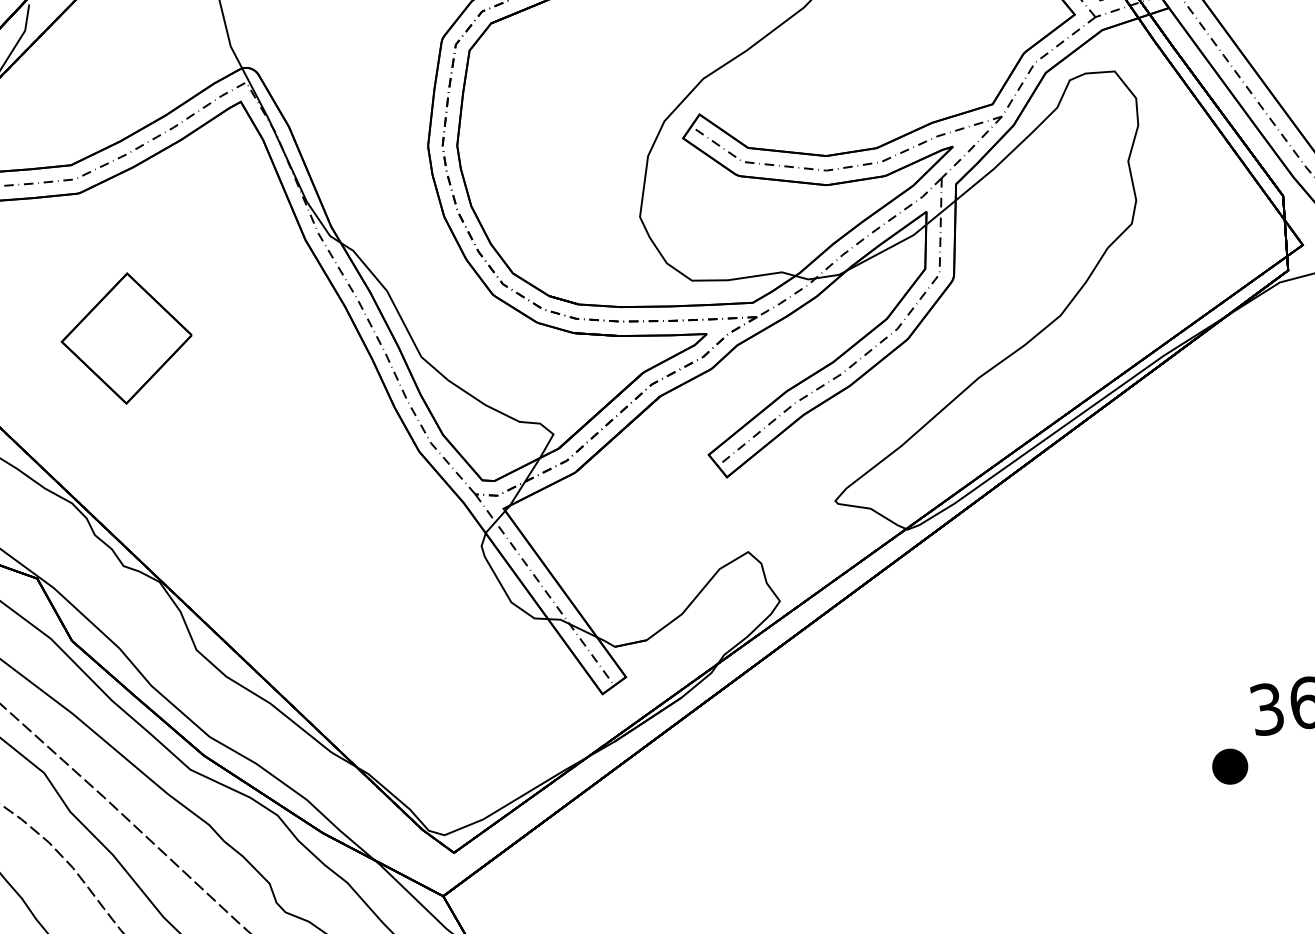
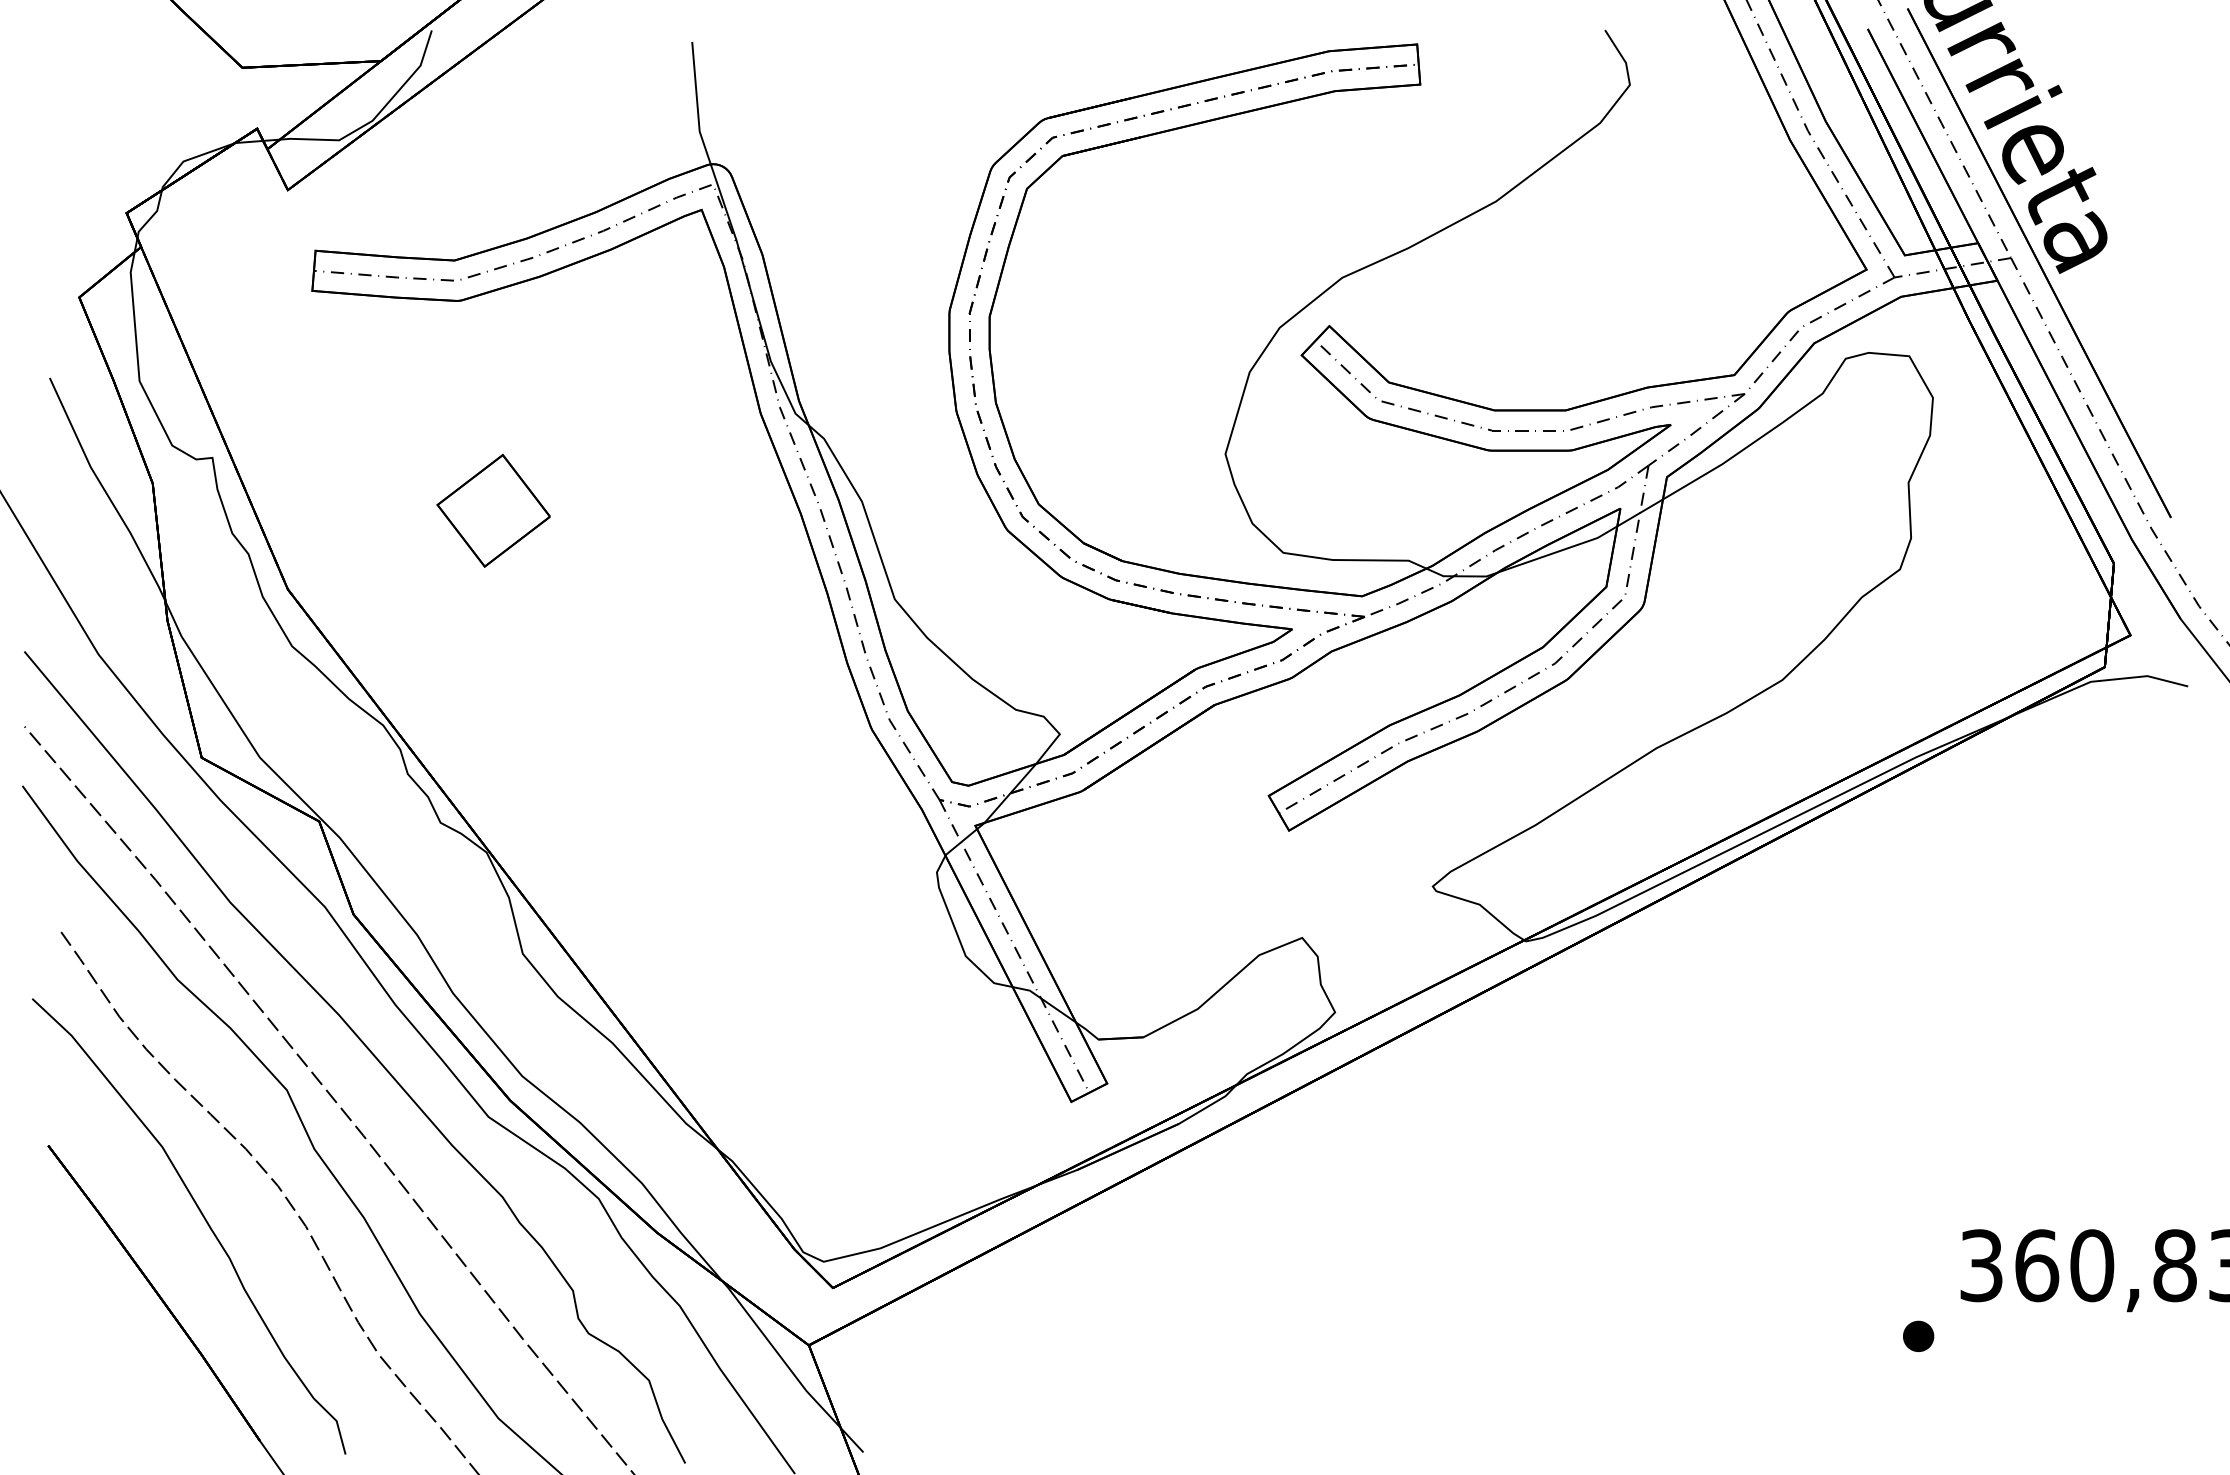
part: (126, 338) -> (493, 510), size x0.62
part: (1230, 765) -> (1918, 1335), size x0.62

